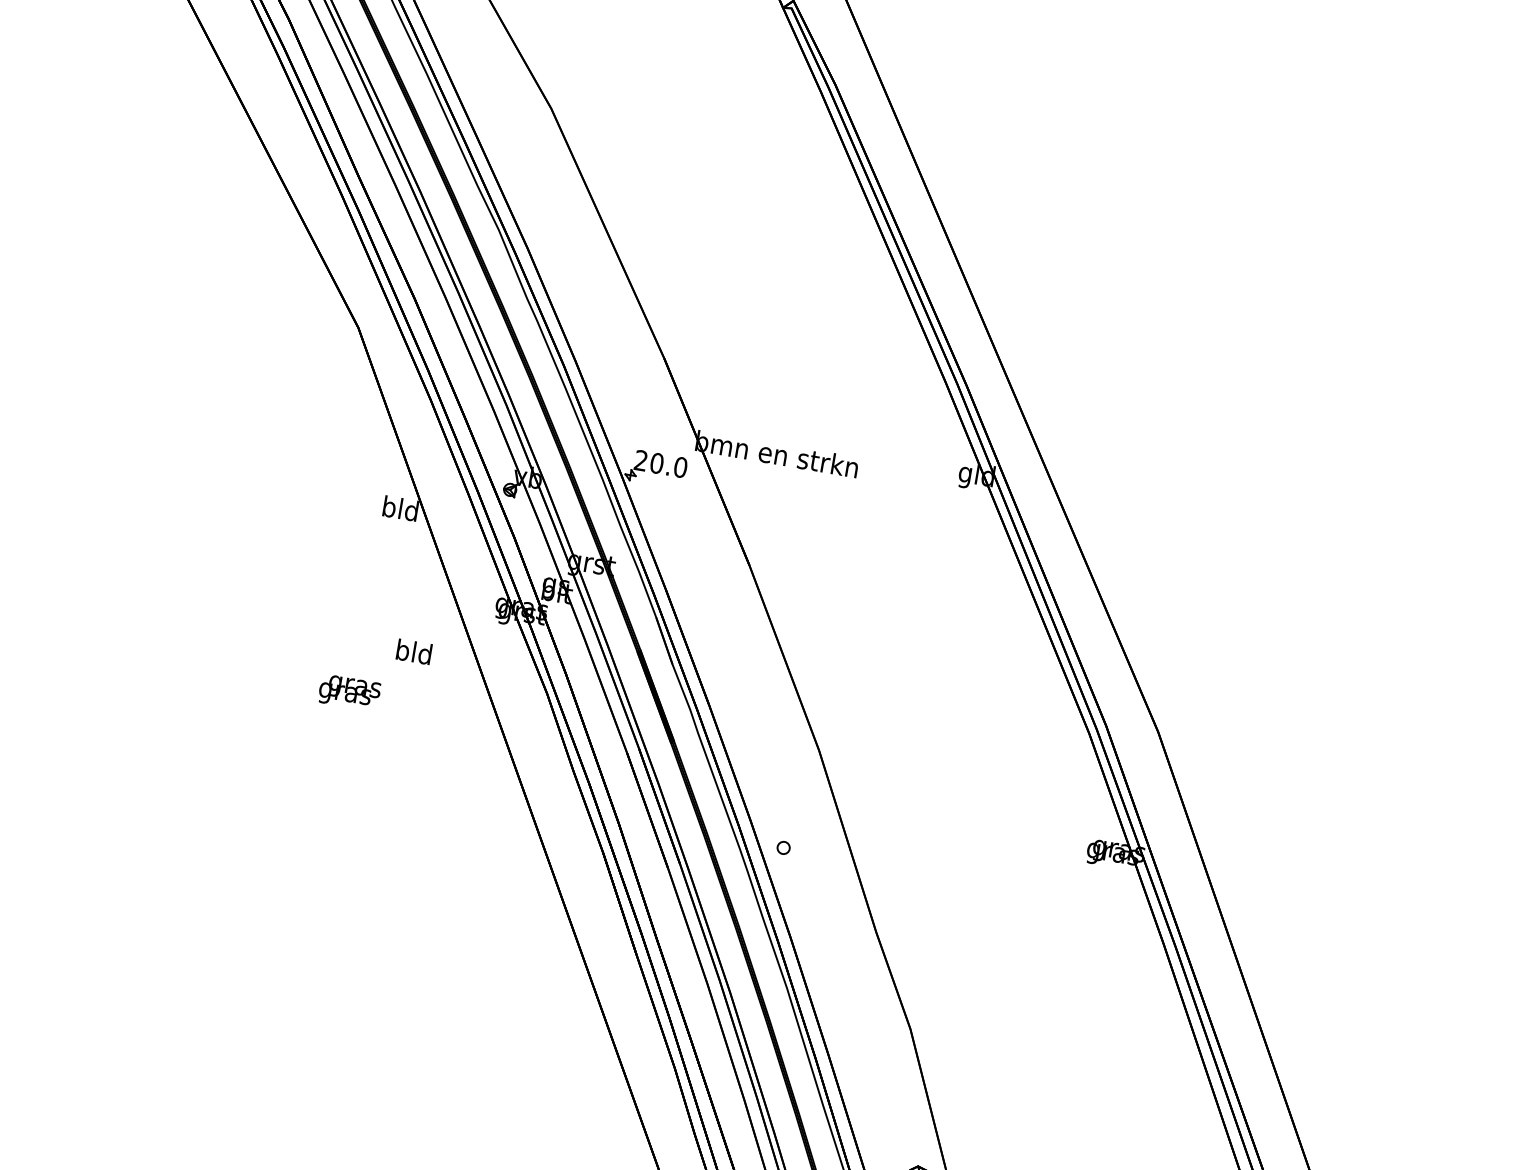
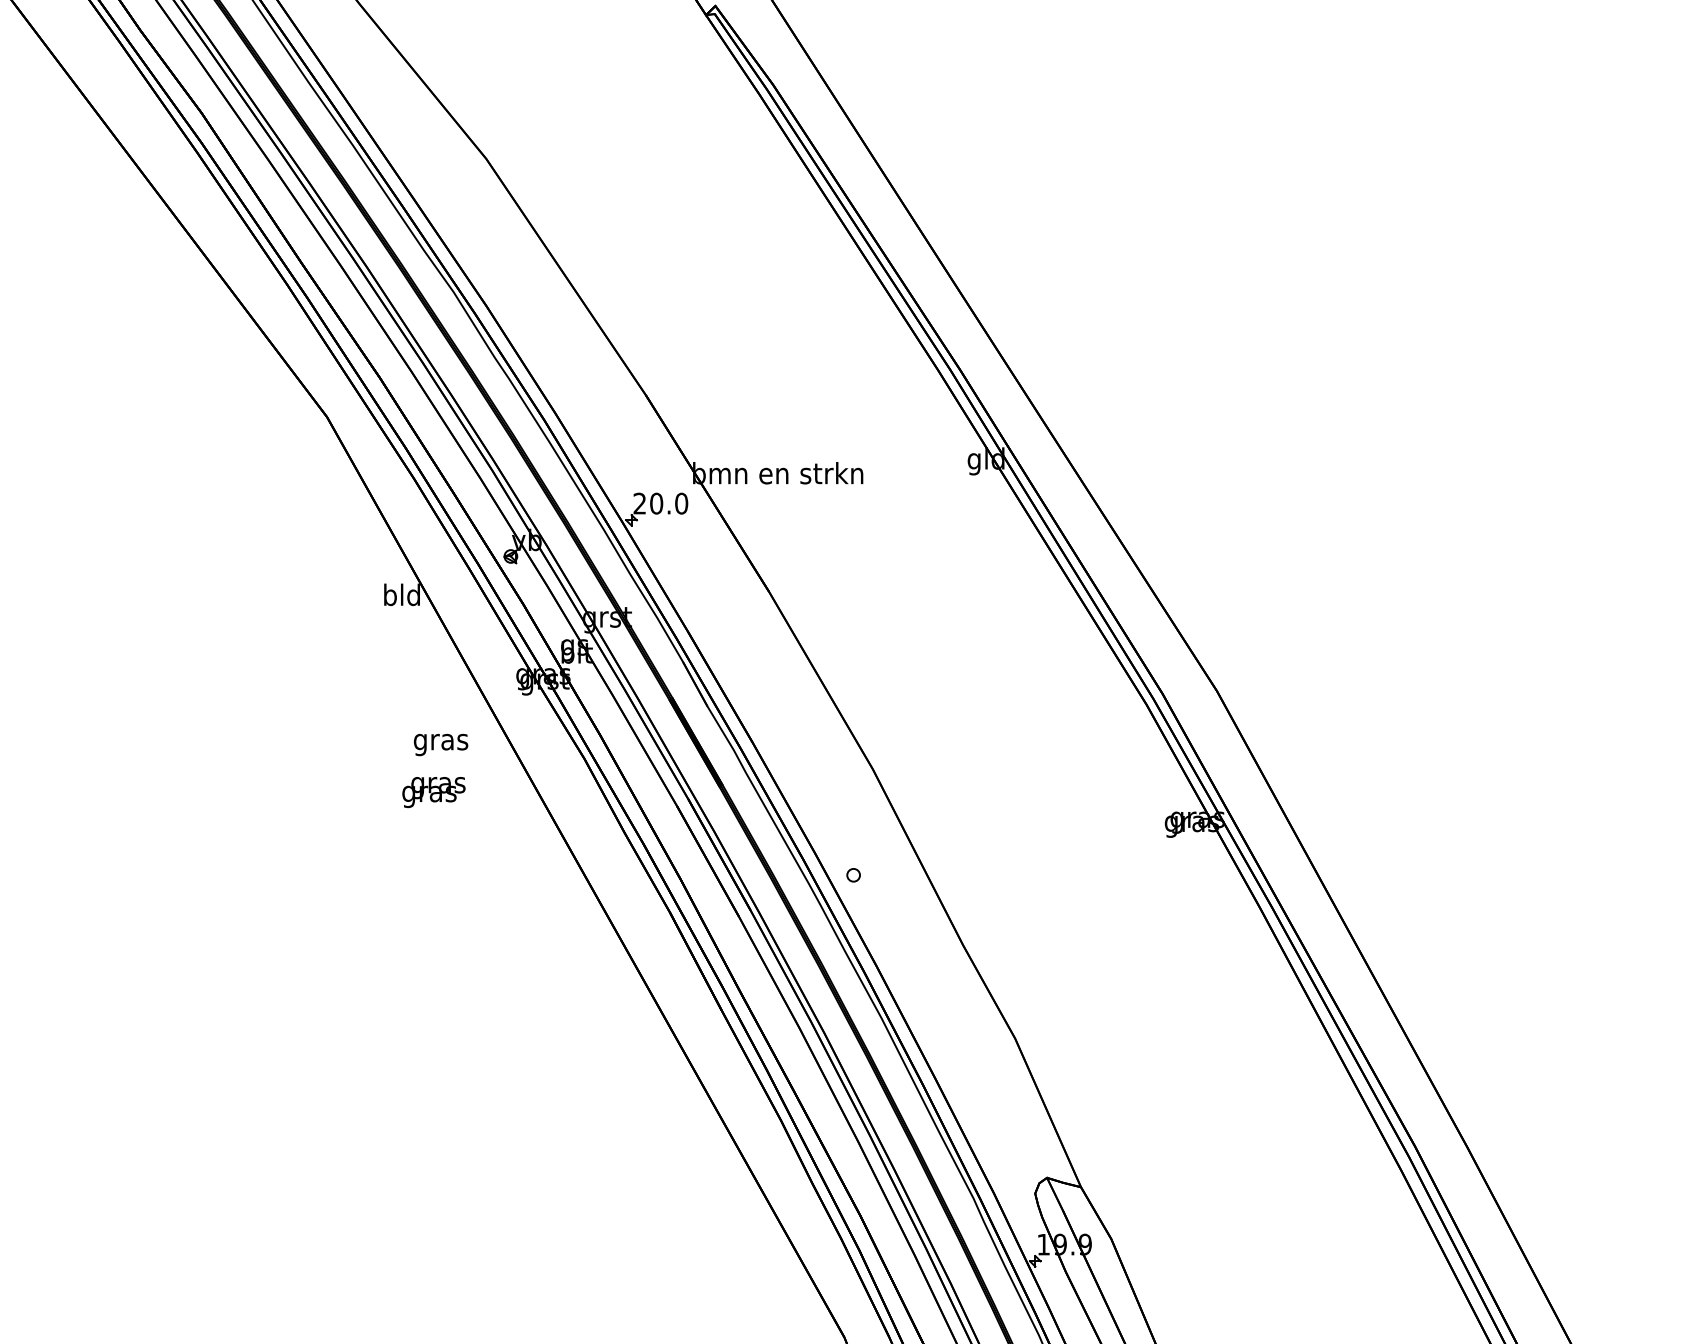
text: (413, 654) -> (440, 742), bld -> gras
text: (349, 692) -> (433, 792), moved

